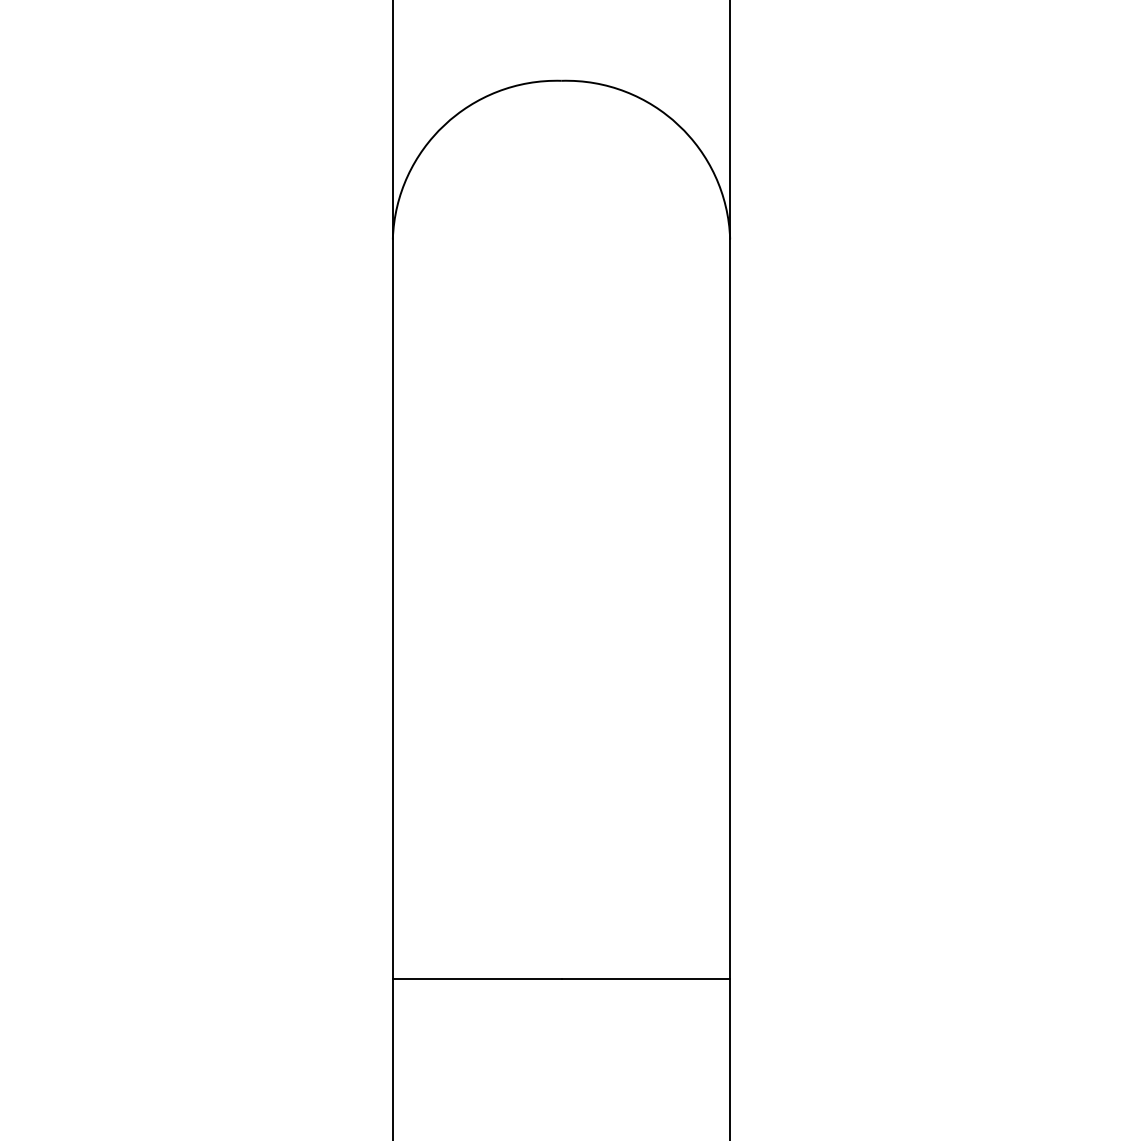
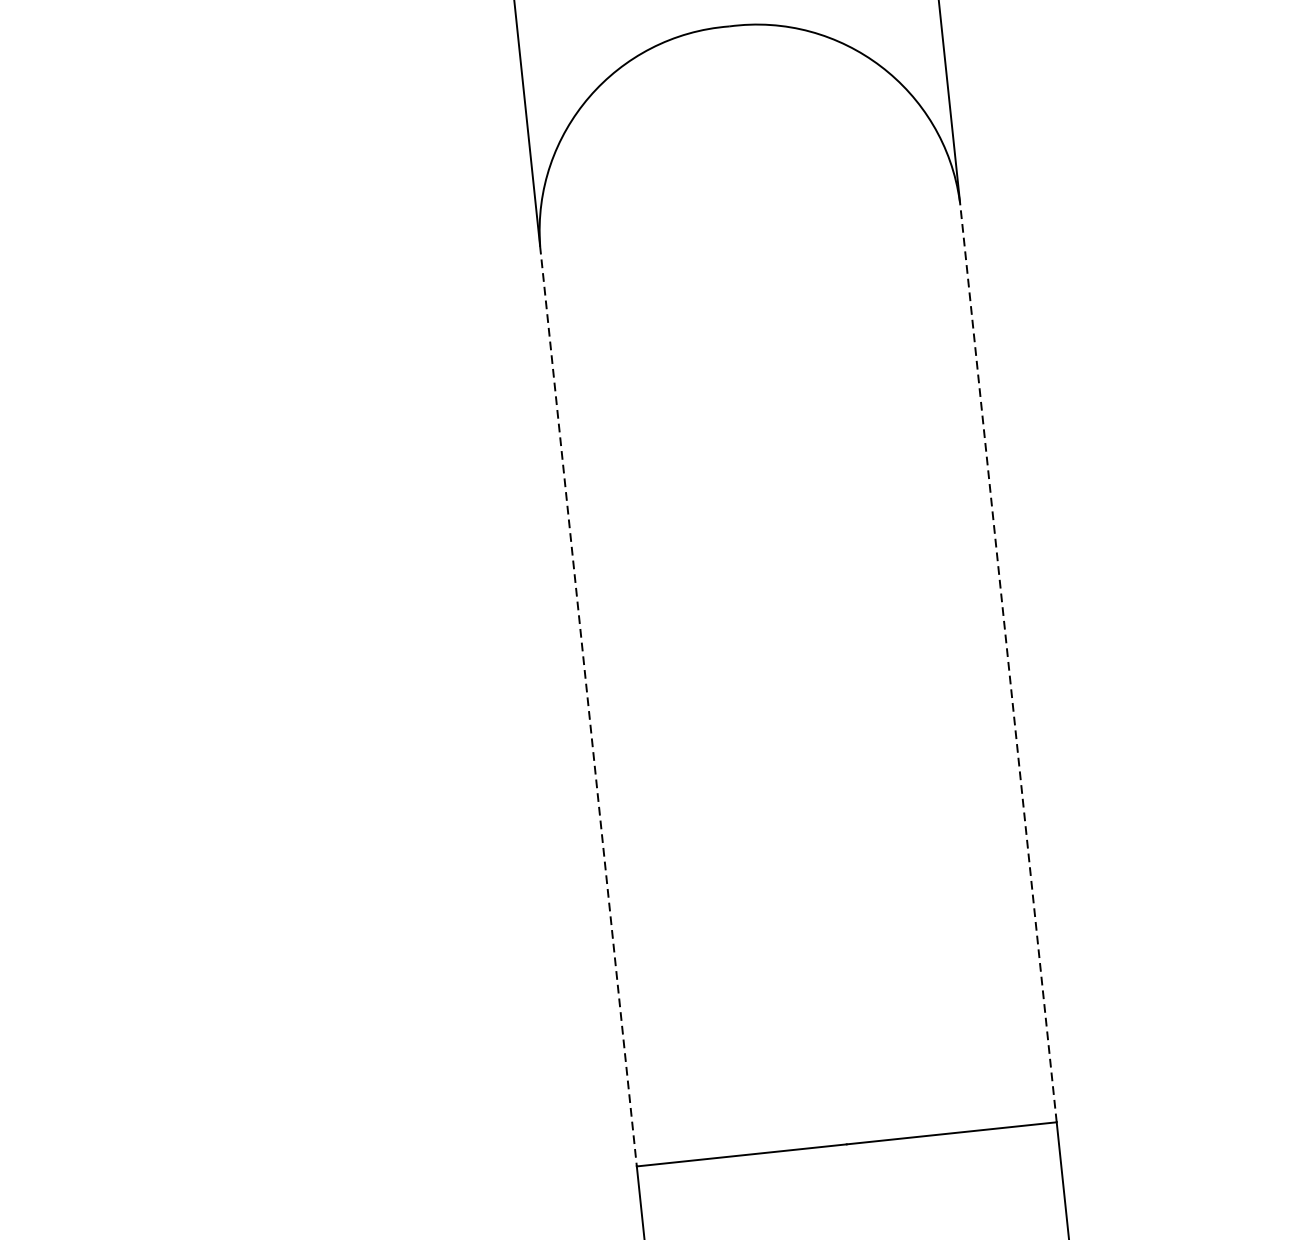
line: (392, 609) -> (588, 706), solid -> dashed
line: (730, 609) -> (1008, 662), solid -> dashed

